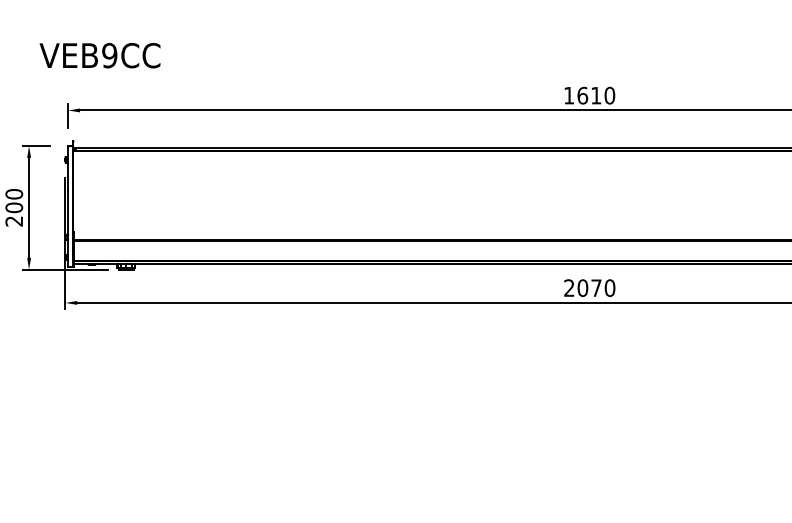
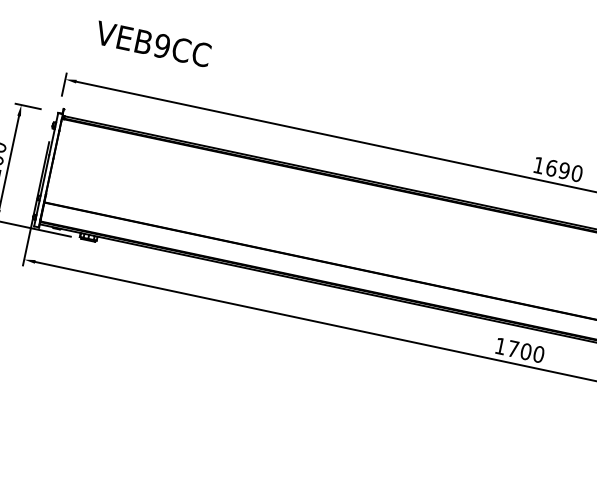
text: (99, 55) -> (152, 43), moved
text: (596, 95) -> (564, 170), 1610 -> 1690
text: (582, 287) -> (513, 348), 2070 -> 1700

